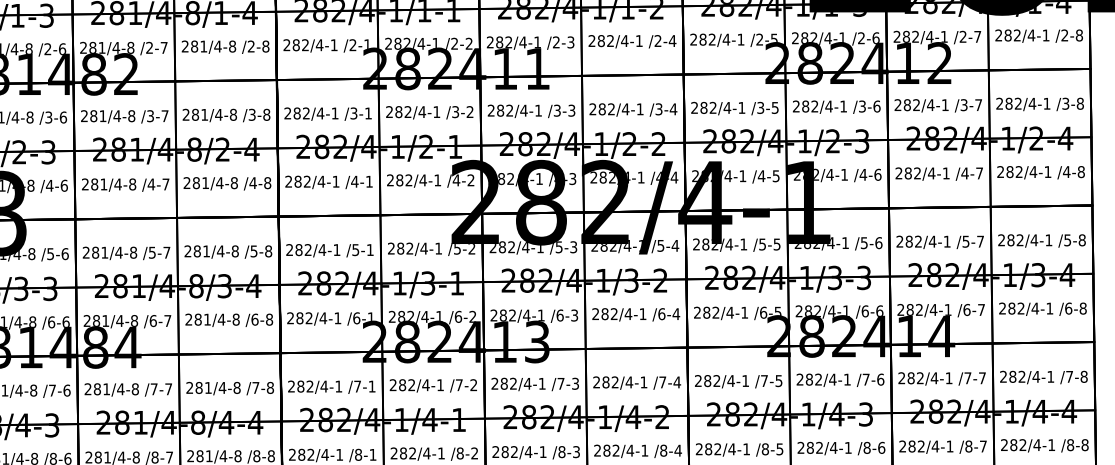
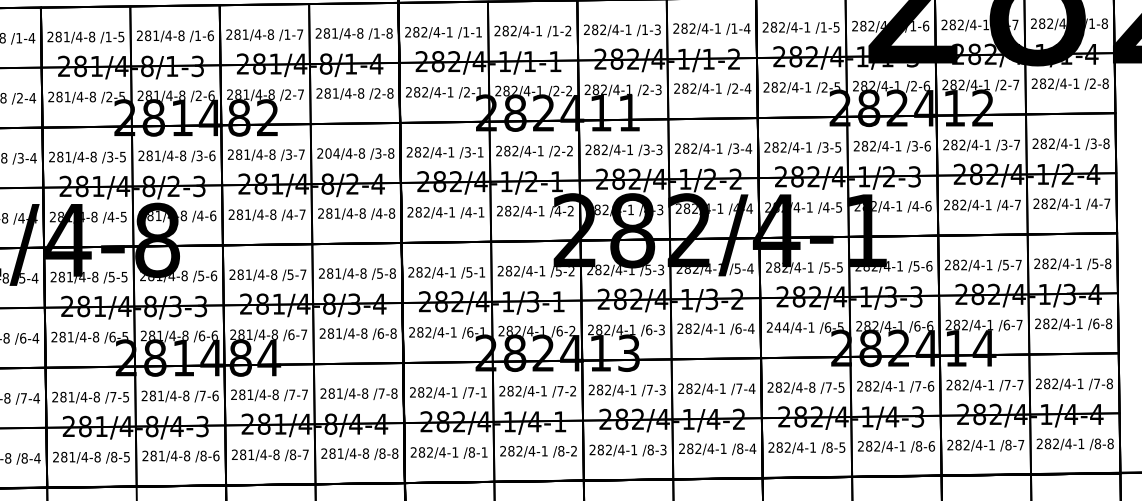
text: (455, 112) -> (557, 151), /3-2 -> /2-2
text: (200, 114) -> (332, 153), 281/4-8 -> 204/4-8
text: (1081, 171) -> (1107, 203), /4-8 -> /4-7
text: (710, 312) -> (781, 327), 282/4-1 -> 244/4-1
text: (745, 380) -> (812, 387), 282/4-1 -> 282/4-8

